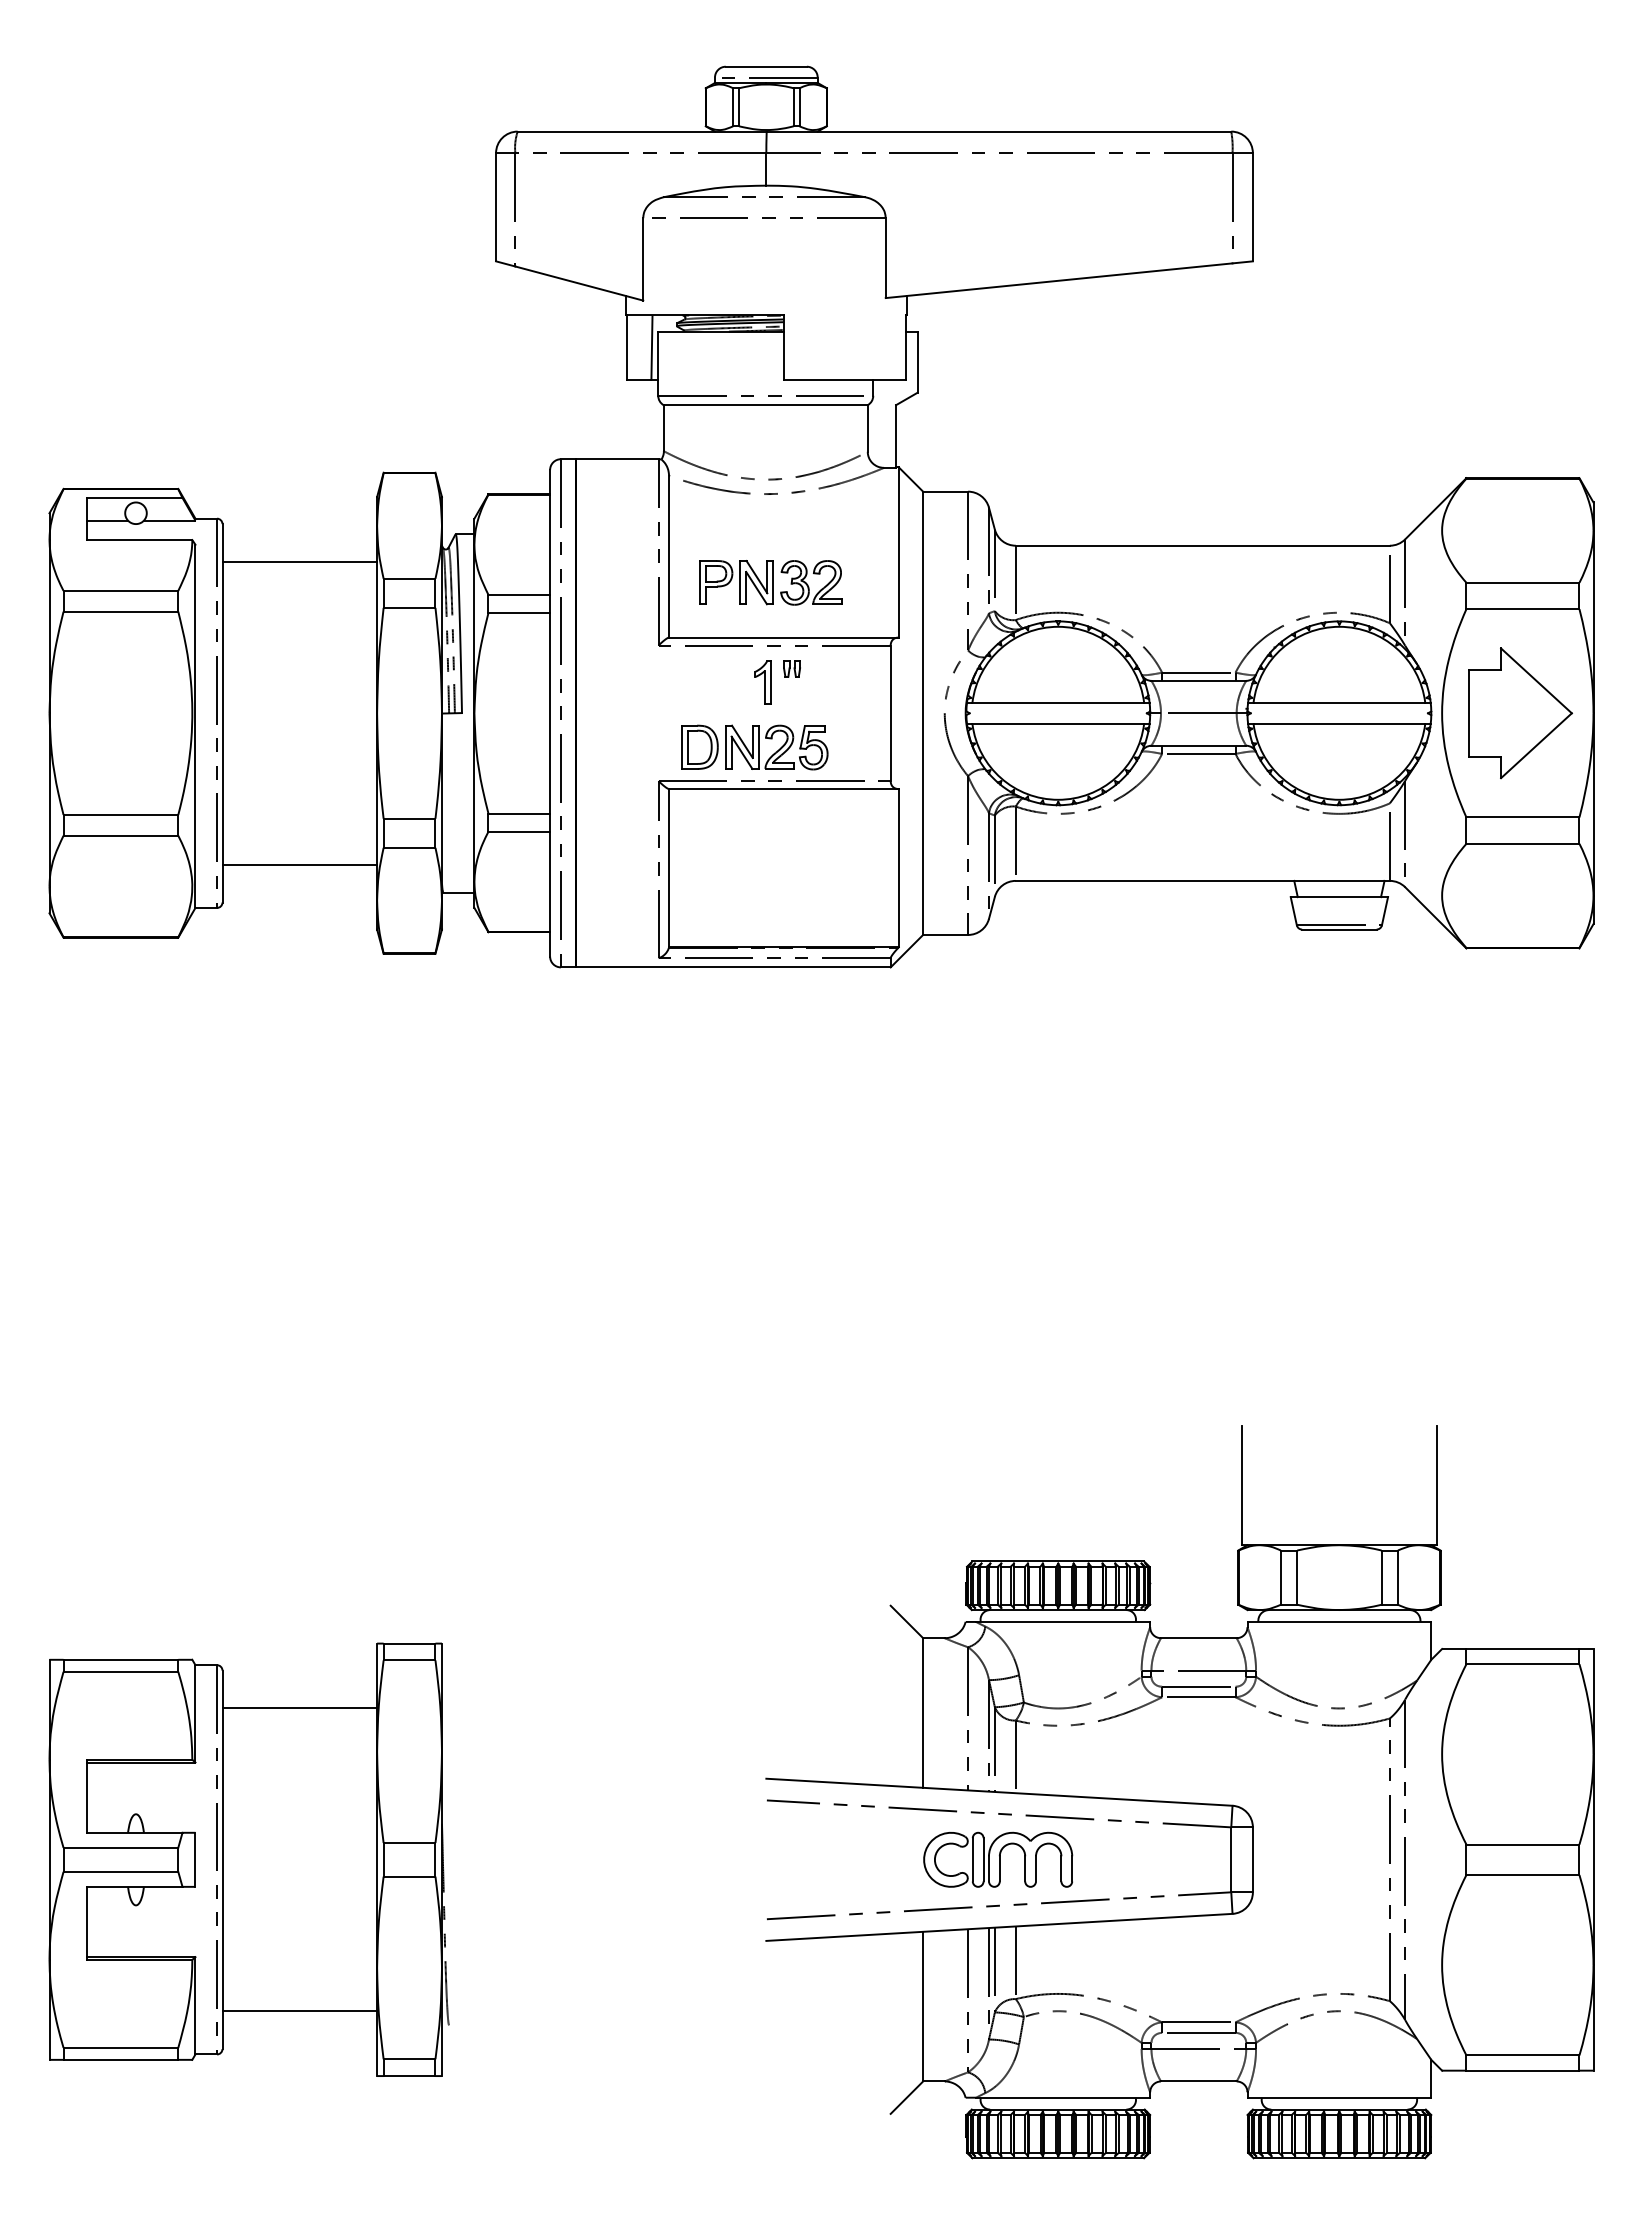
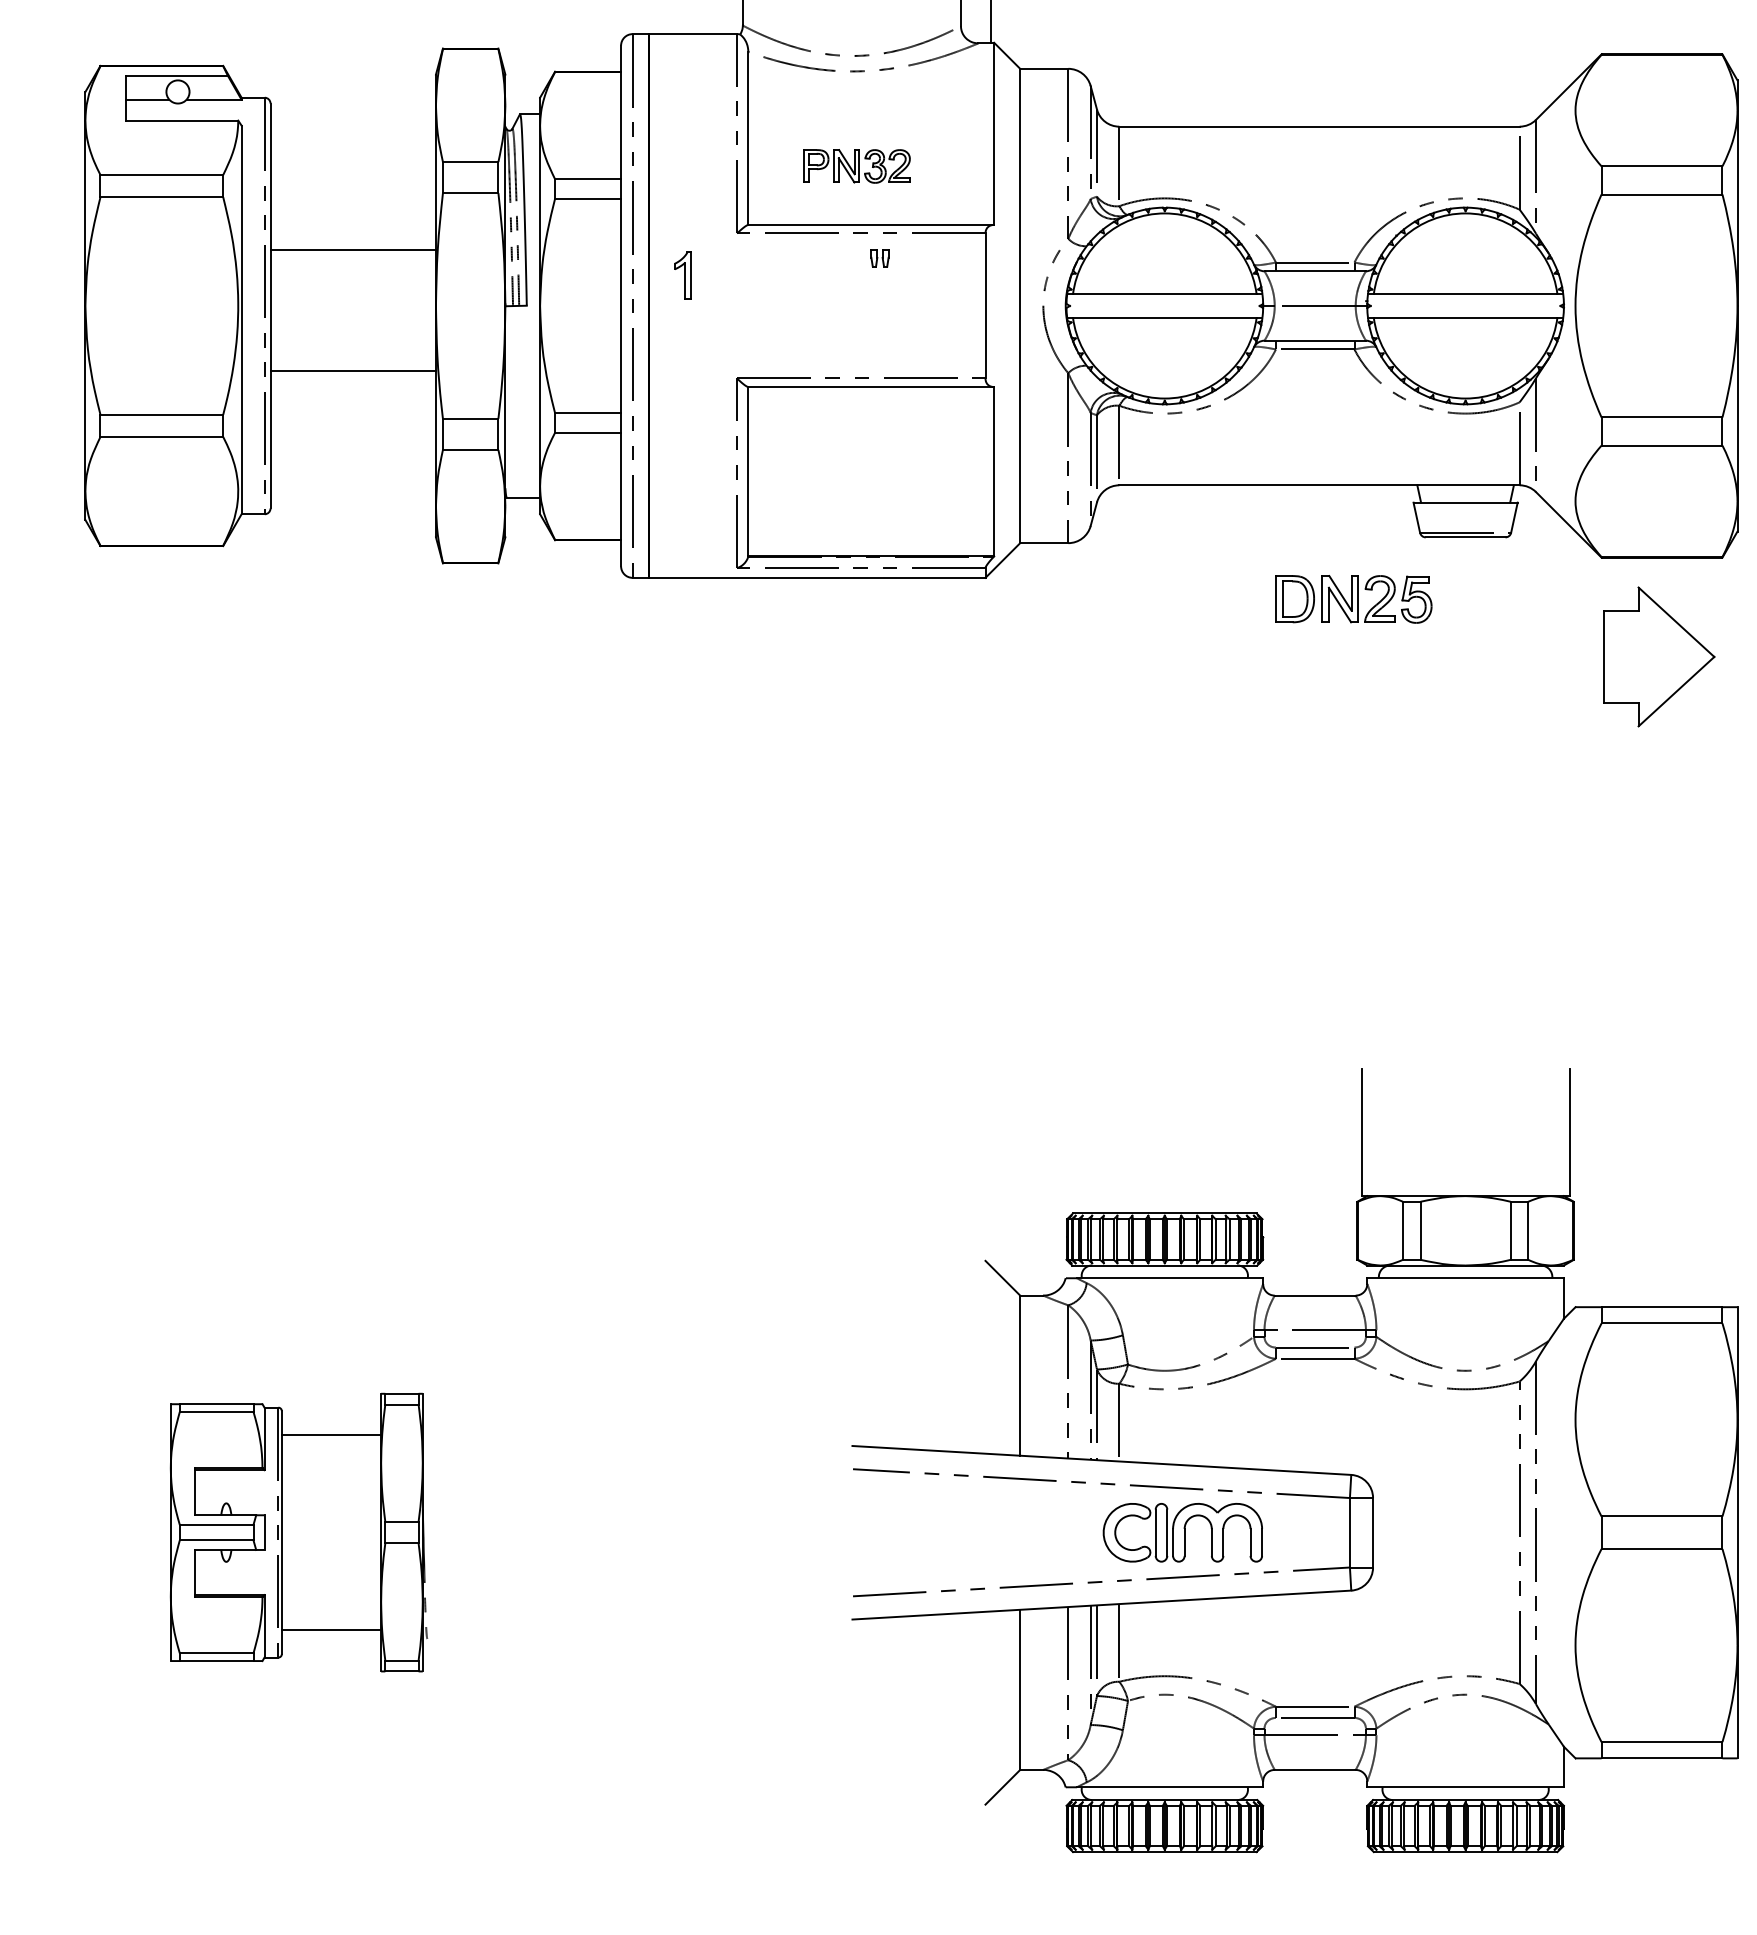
line: (299, 561) -> (352, 249), moved
part: (770, 582) -> (856, 166), size x0.7
part: (762, 682) -> (682, 275), moved
part: (1520, 713) -> (1659, 657), moved
part: (754, 747) -> (1353, 599), moved
line: (299, 864) -> (352, 370), moved
part: (248, 1859) -> (298, 1532), size x0.6
part: (998, 1859) -> (1183, 1532), moved

